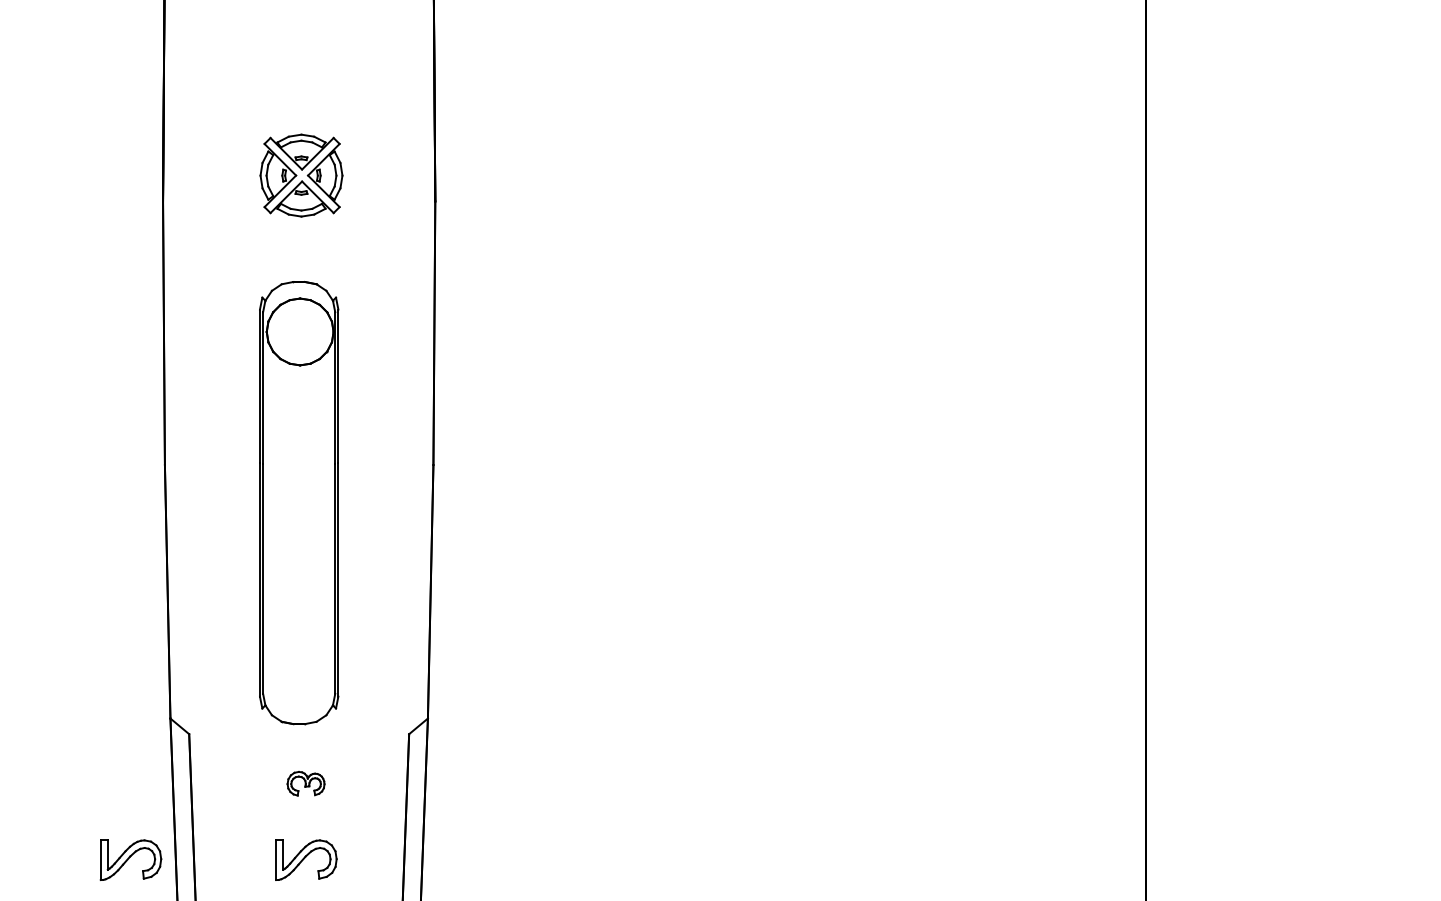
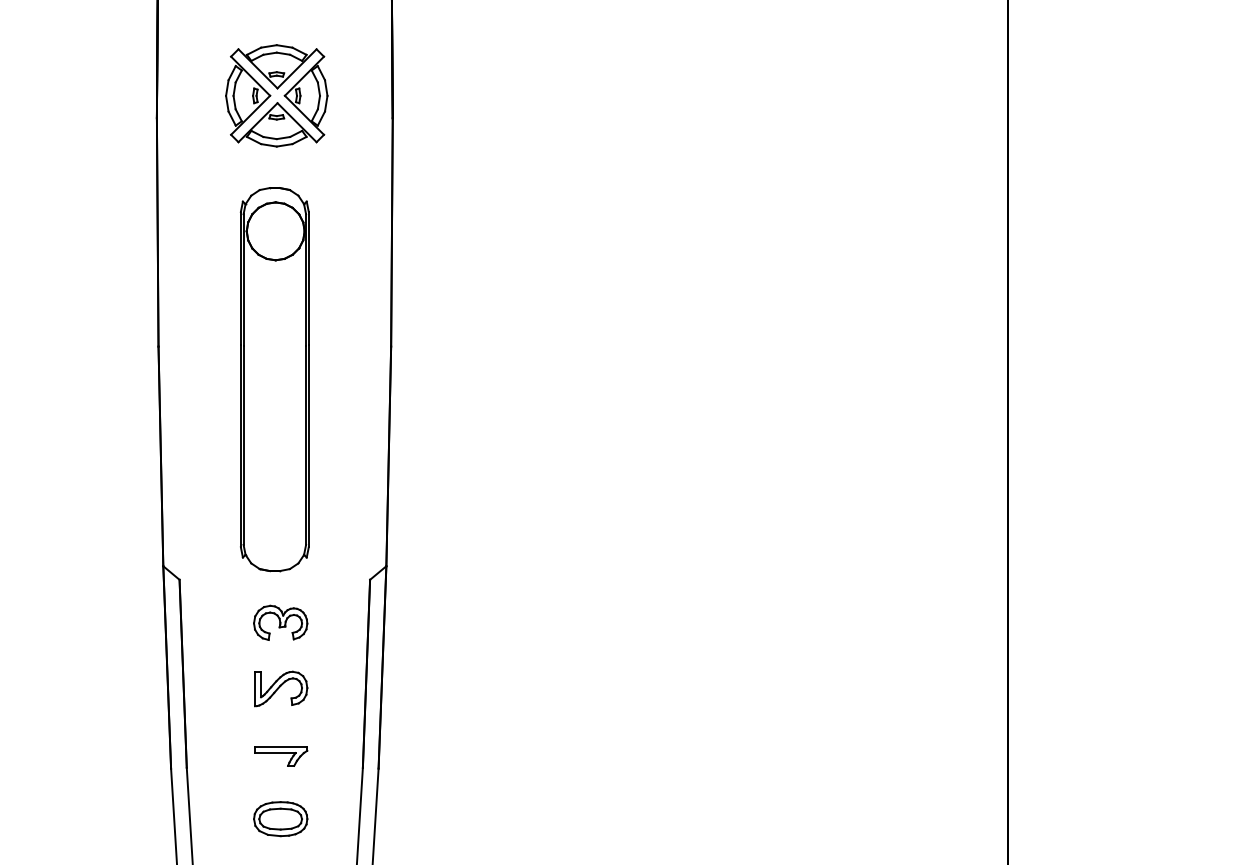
part: (301, 175) -> (276, 95), size x1.43
part: (305, 783) -> (280, 622), size x1.67
part: (131, 859) -> (129, 688), removed

